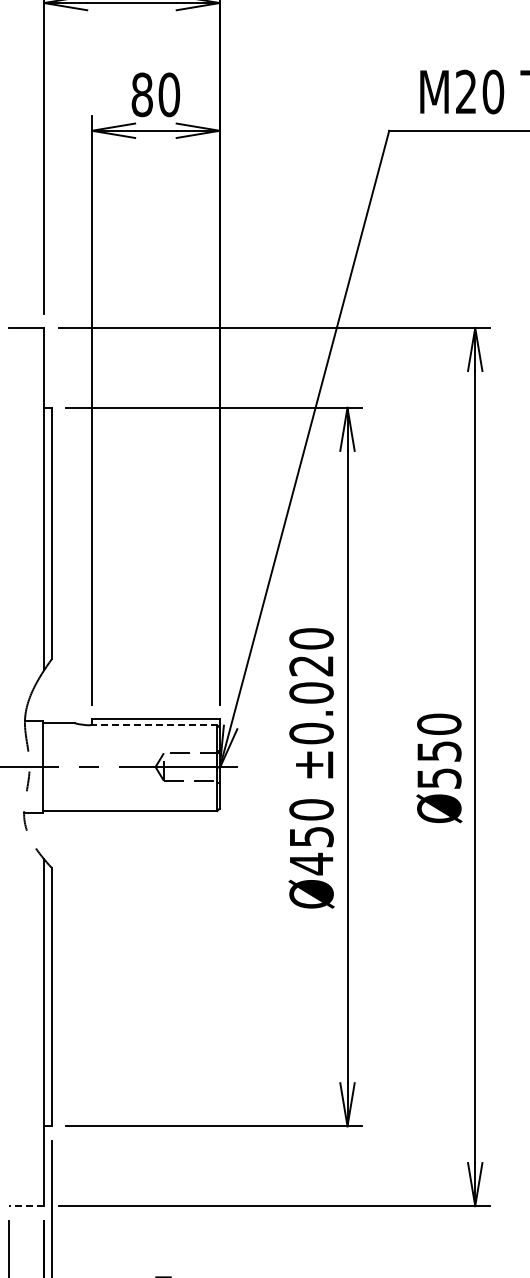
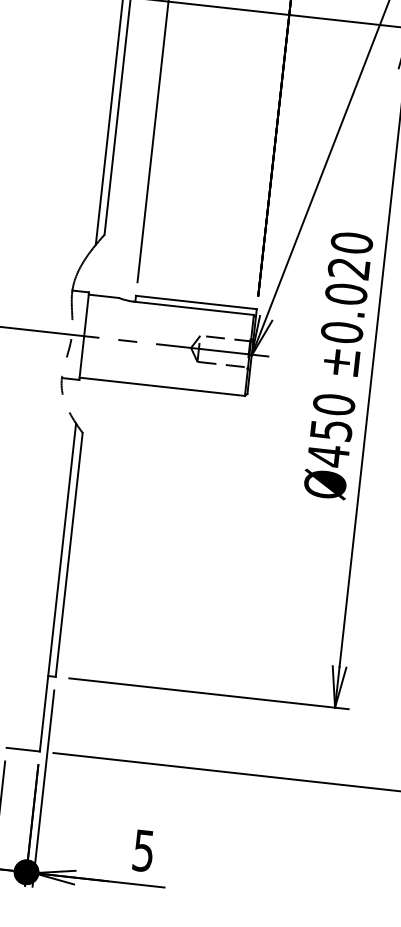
line: (154, 725) -> (194, 308), dashed -> solid
line: (26, 1206) -> (23, 750), dashed -> solid

